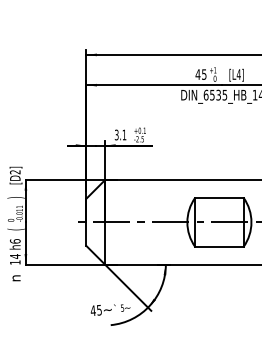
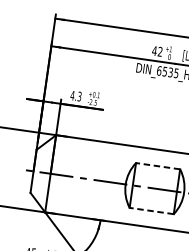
text: (204, 74) -> (160, 51), 45 -> 42
text: (120, 134) -> (76, 95), 3.1 -> 4.3
line: (218, 197) -> (157, 165), solid -> dashed
line: (218, 246) -> (150, 210), solid -> dashed

